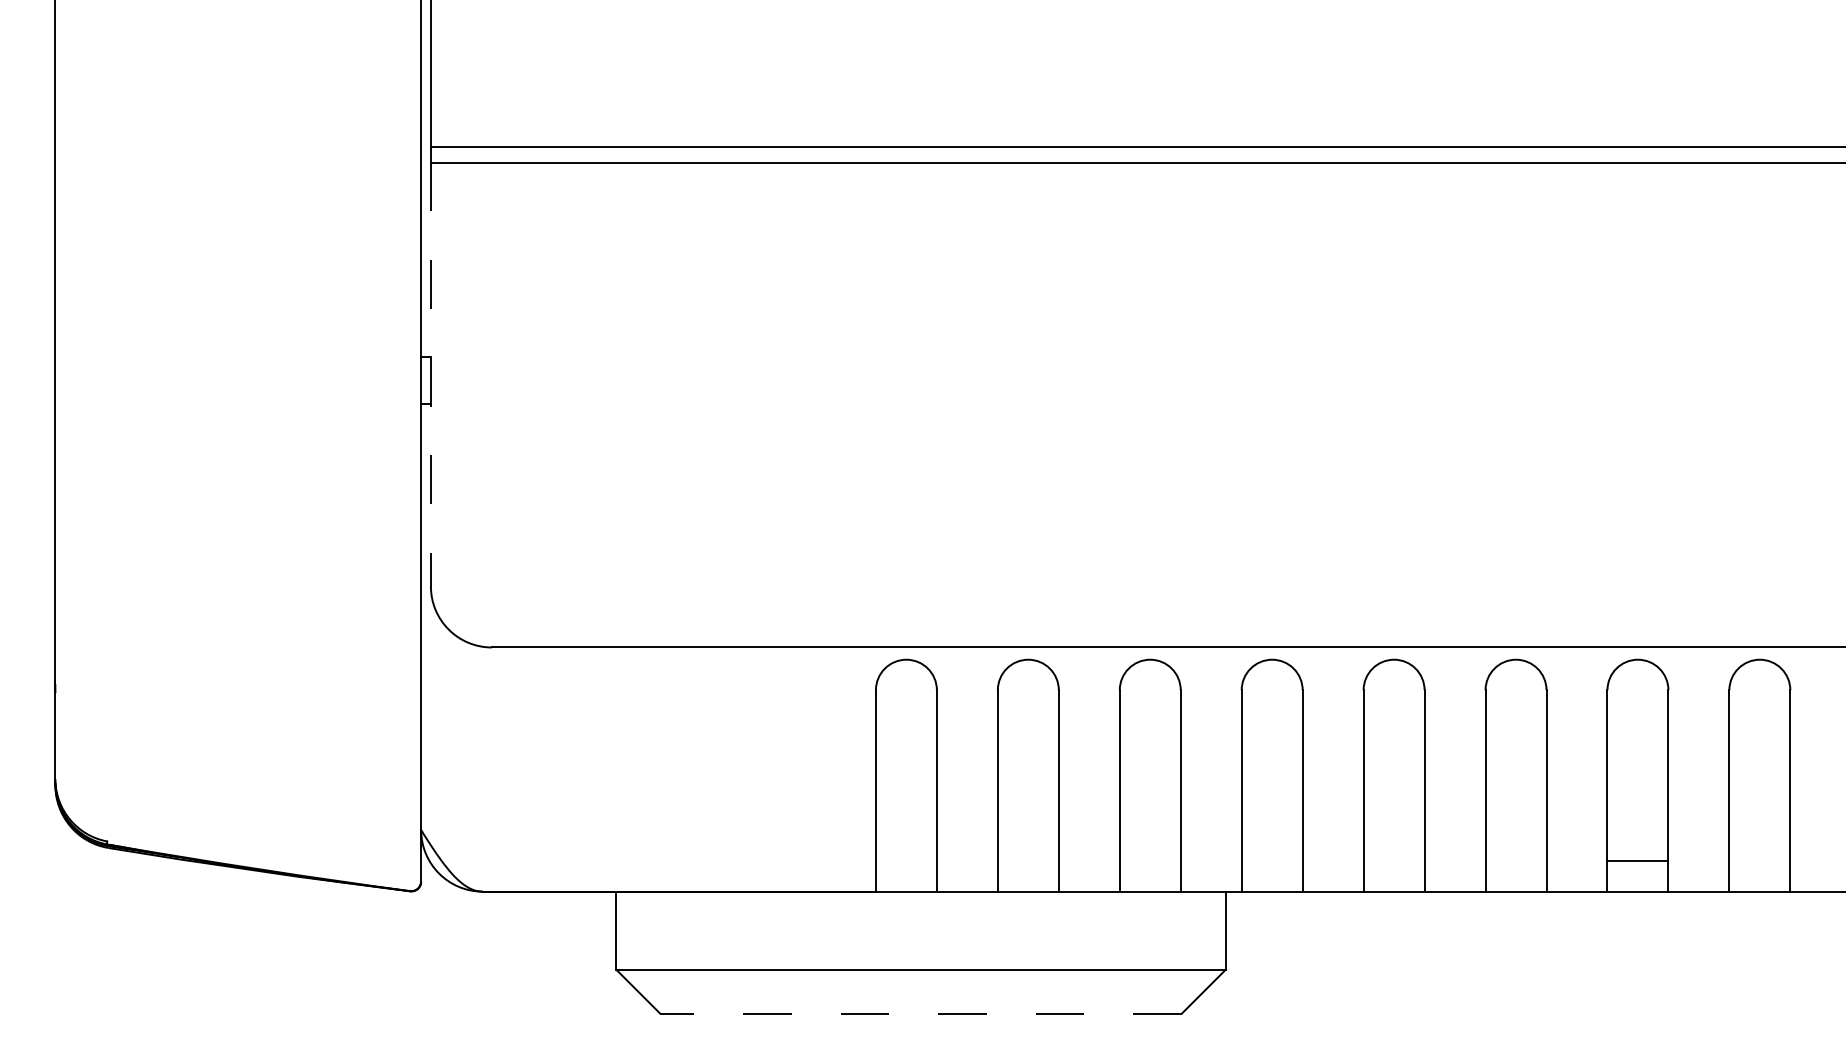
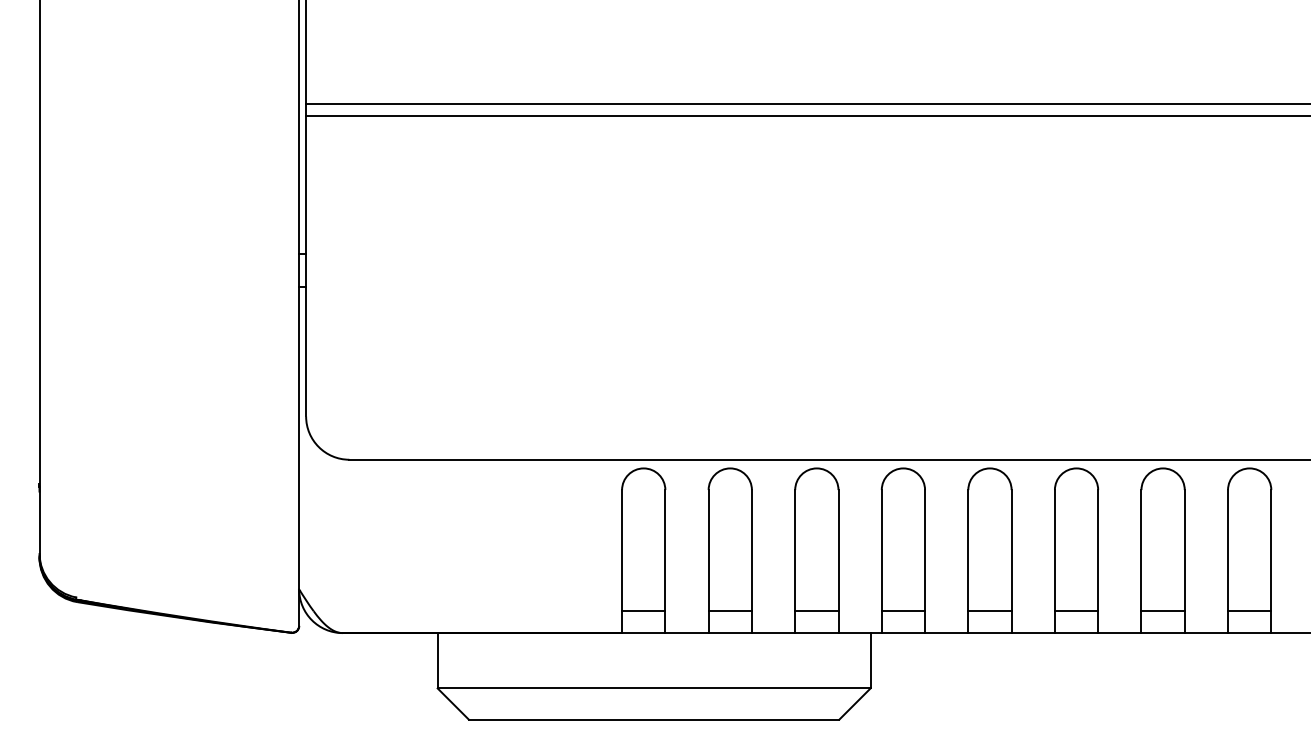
line: (430, 374) -> (305, 265), dashed -> solid
line: (905, 860) -> (643, 610), added
line: (1027, 860) -> (729, 610), added
line: (1149, 860) -> (816, 610), added
line: (1271, 860) -> (902, 610), added
line: (1393, 860) -> (989, 610), added
line: (1515, 860) -> (1076, 610), added
line: (1759, 860) -> (1249, 610), added
line: (921, 1013) -> (654, 719), dashed -> solid

